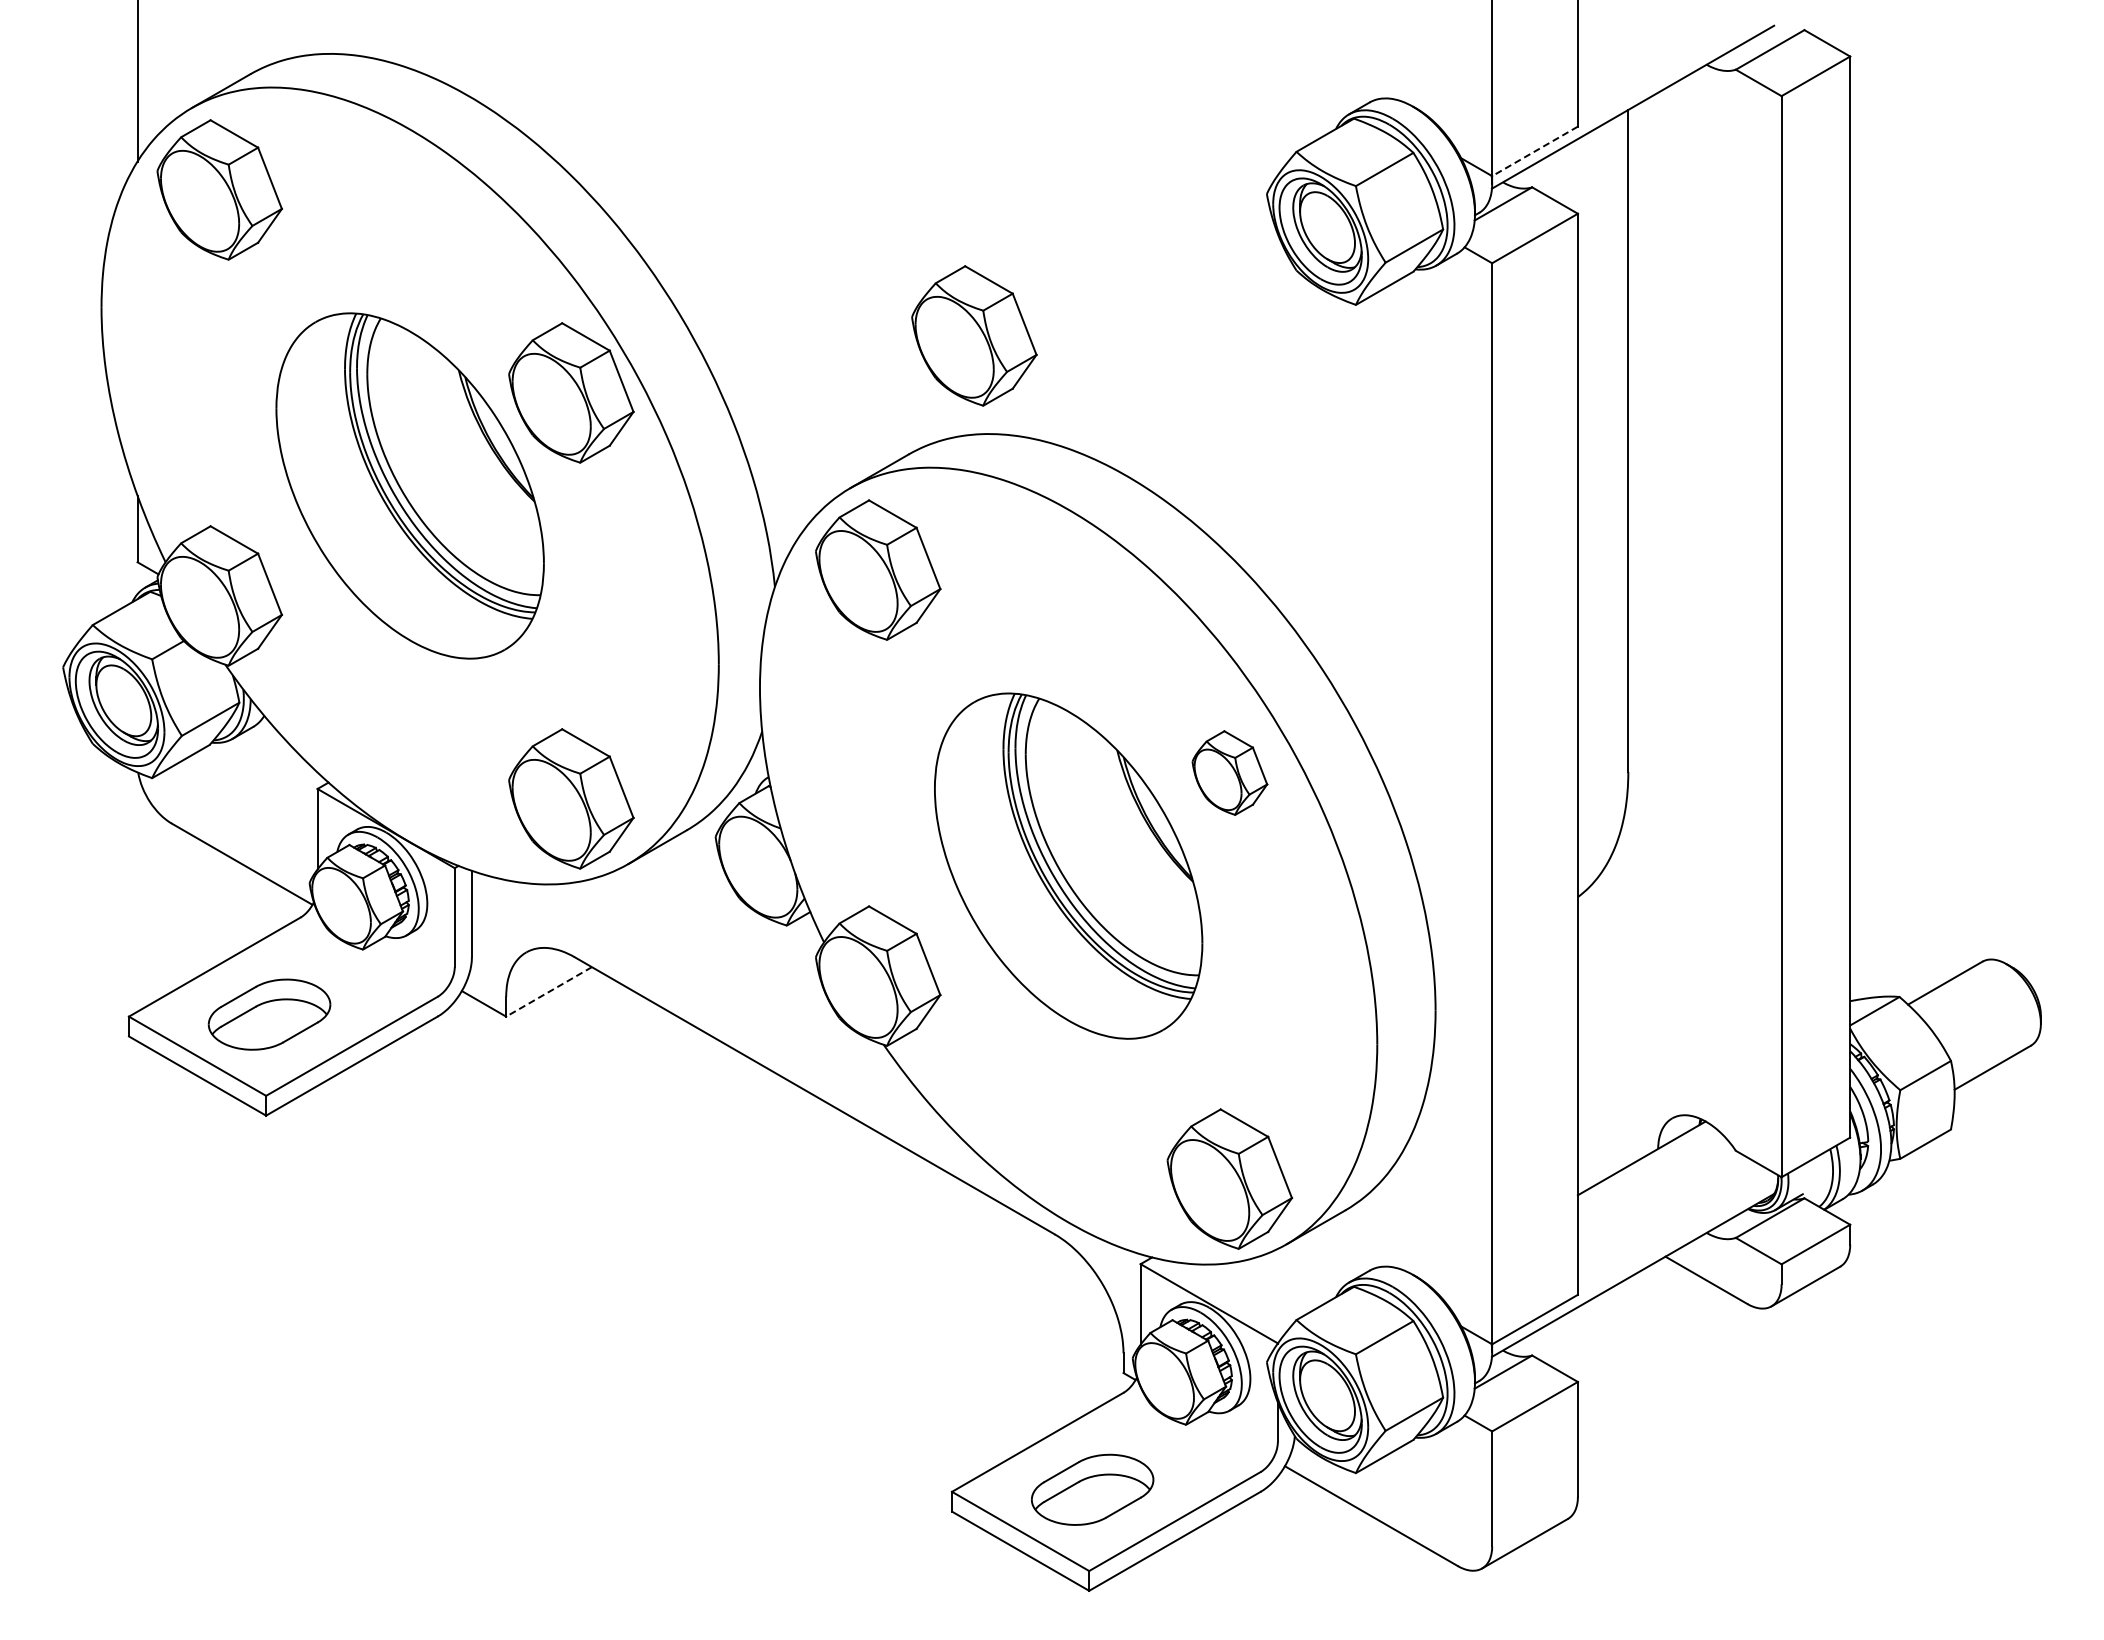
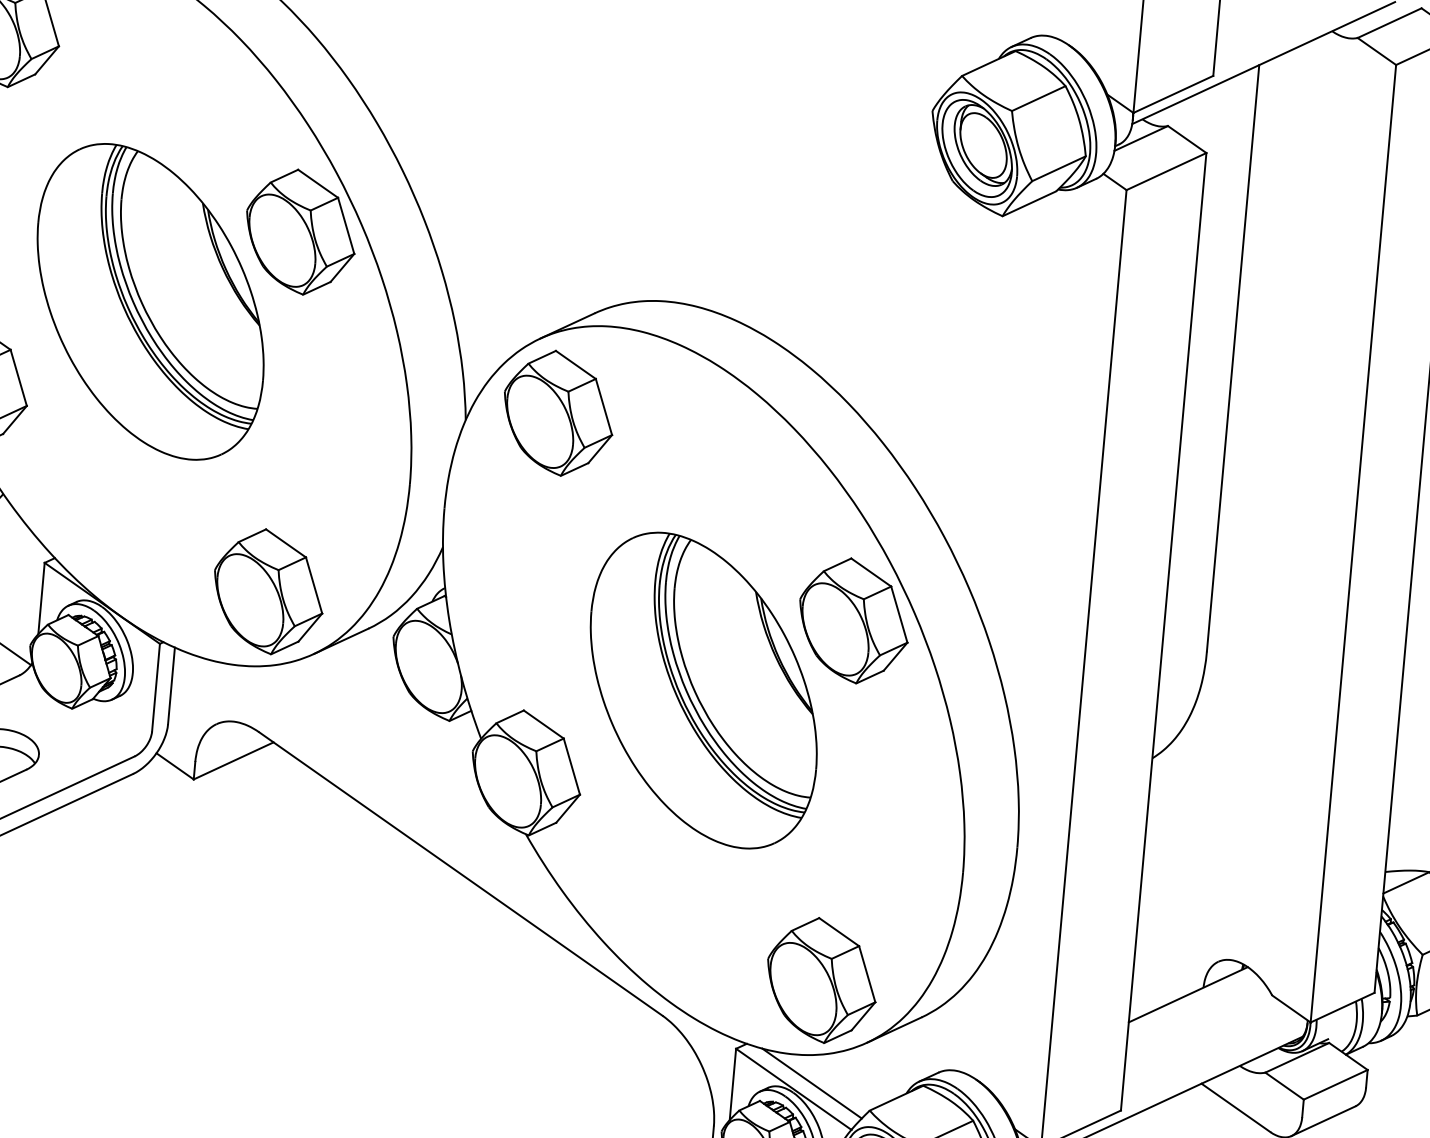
line: (1535, 151) -> (1173, 94), dashed -> solid
part: (974, 335) -> (662, 213), removed
part: (1229, 772) -> (853, 620), size x1.67
line: (549, 991) -> (234, 760), dashed -> solid
line: (1229, 1295) -> (812, 1083), added

